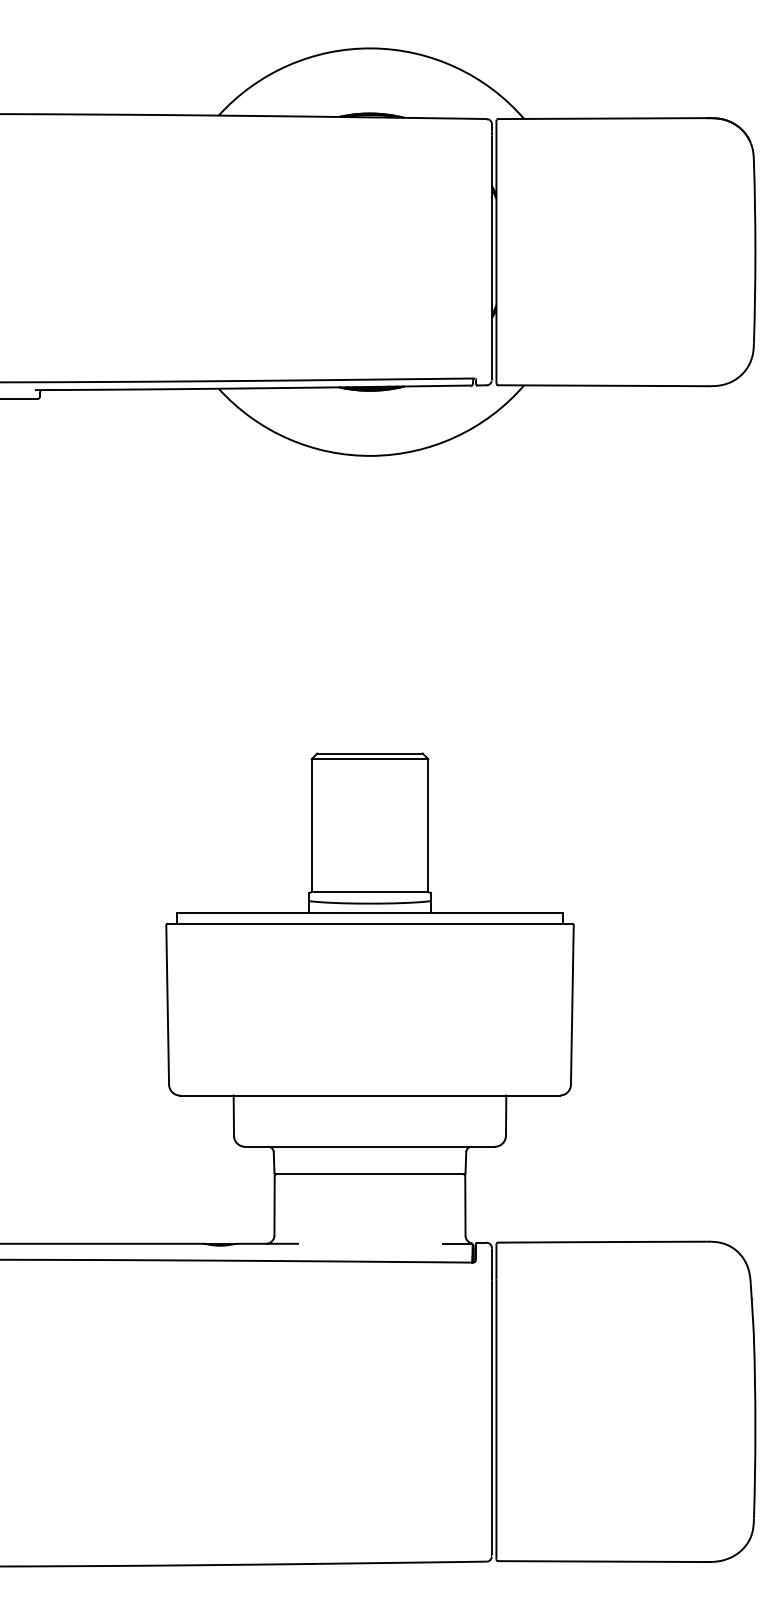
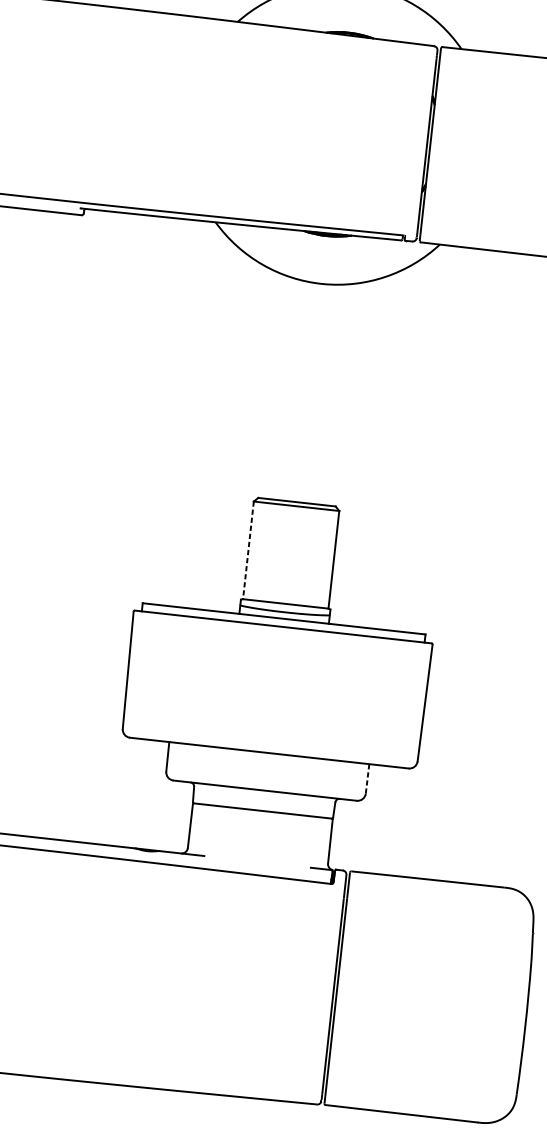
line: (311, 825) -> (248, 550), solid -> dashed
line: (506, 1115) -> (367, 778), solid -> dashed

